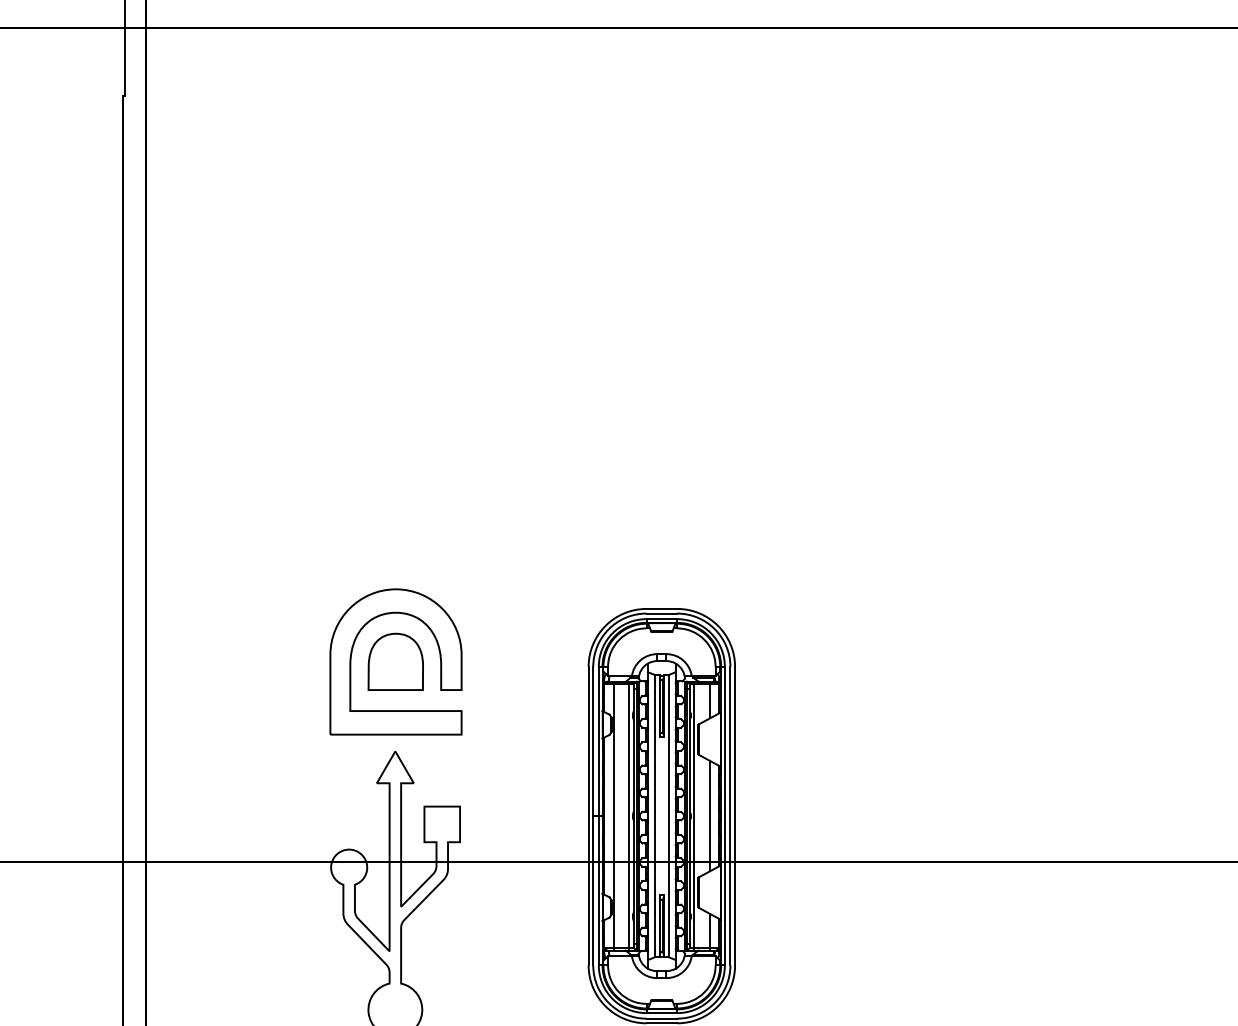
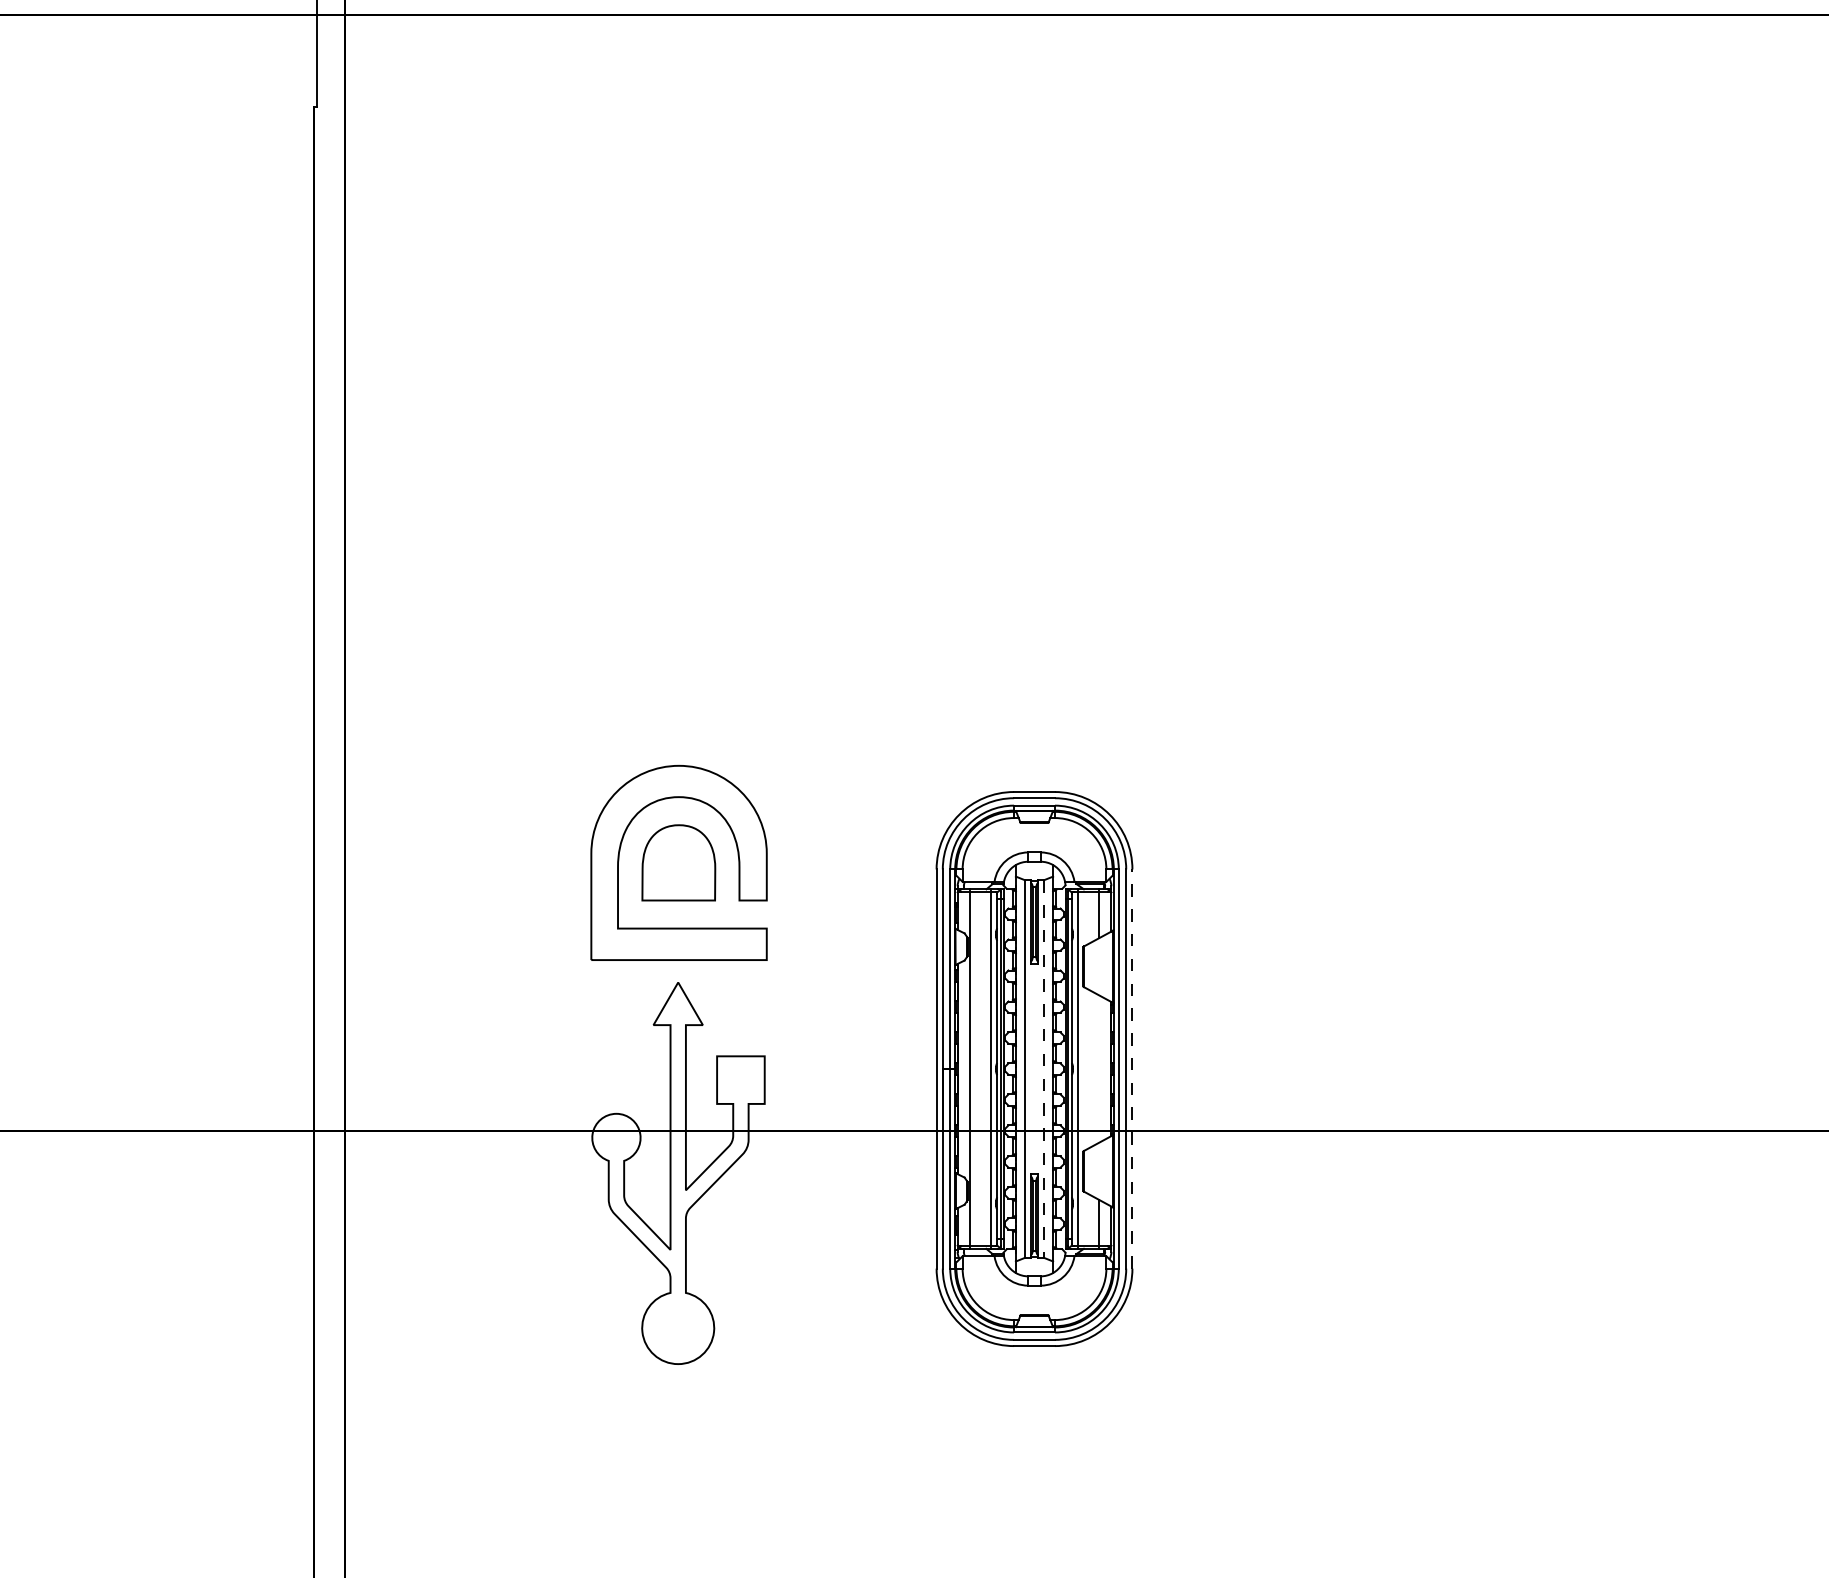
line: (709, 815) -> (1098, 1068), removed
line: (668, 816) -> (1043, 1069), solid -> dashed
line: (735, 816) -> (1132, 1069), solid -> dashed

